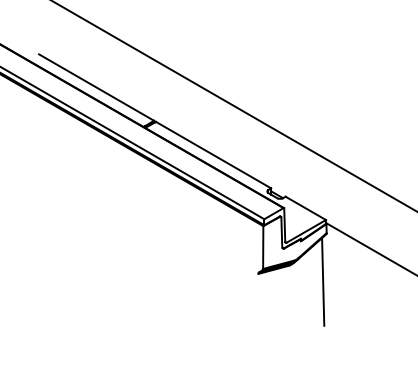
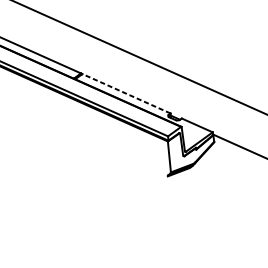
line: (213, 154) -> (126, 93), solid -> dashed
line: (323, 281) -> (215, 176), removed

